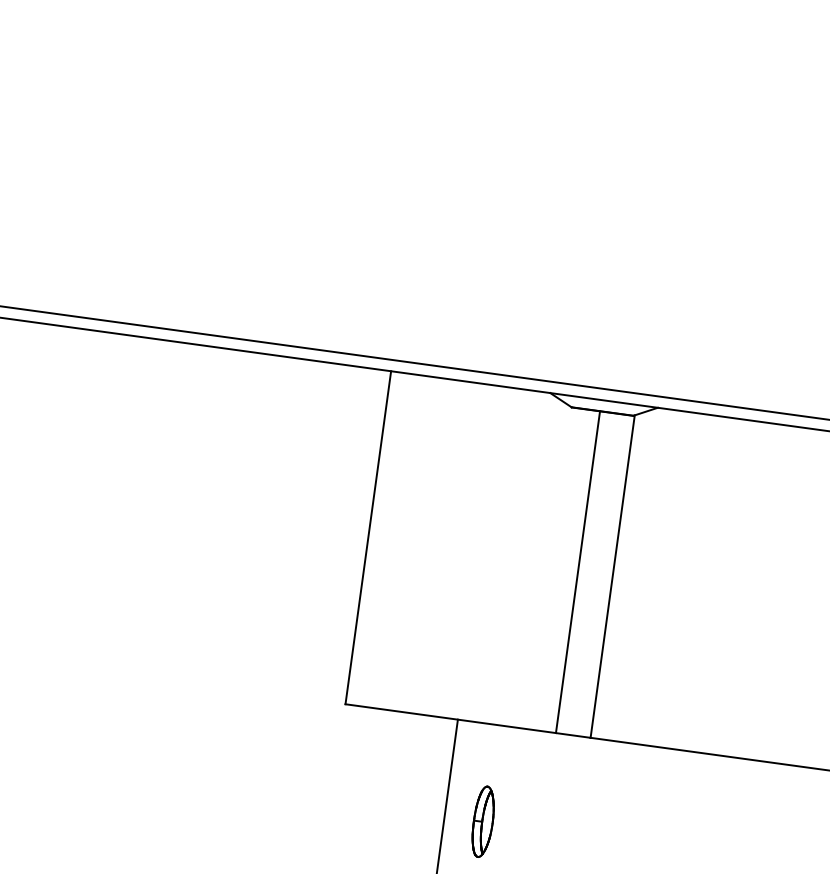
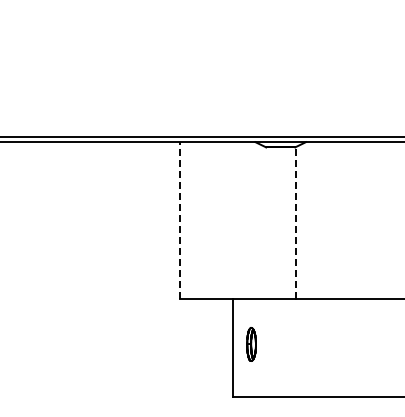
line: (368, 535) -> (180, 219), solid -> dashed
line: (578, 570) -> (279, 222), removed
line: (612, 575) -> (295, 222), solid -> dashed

